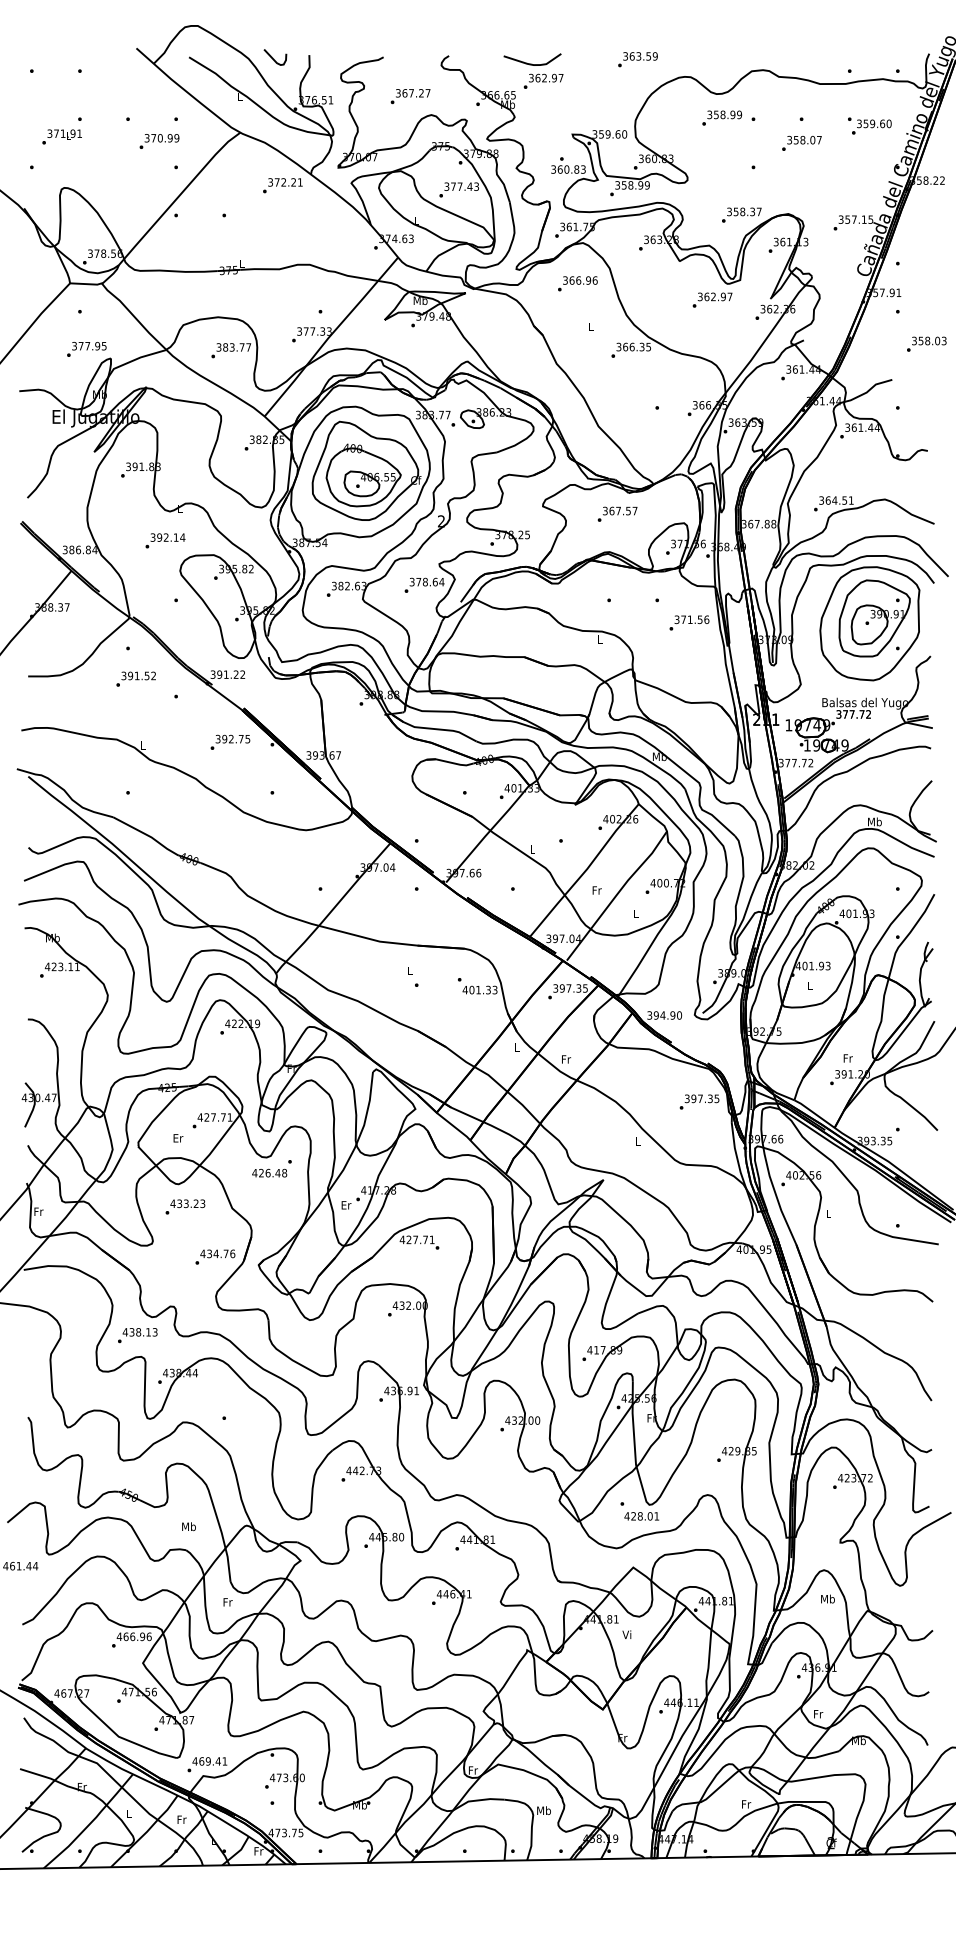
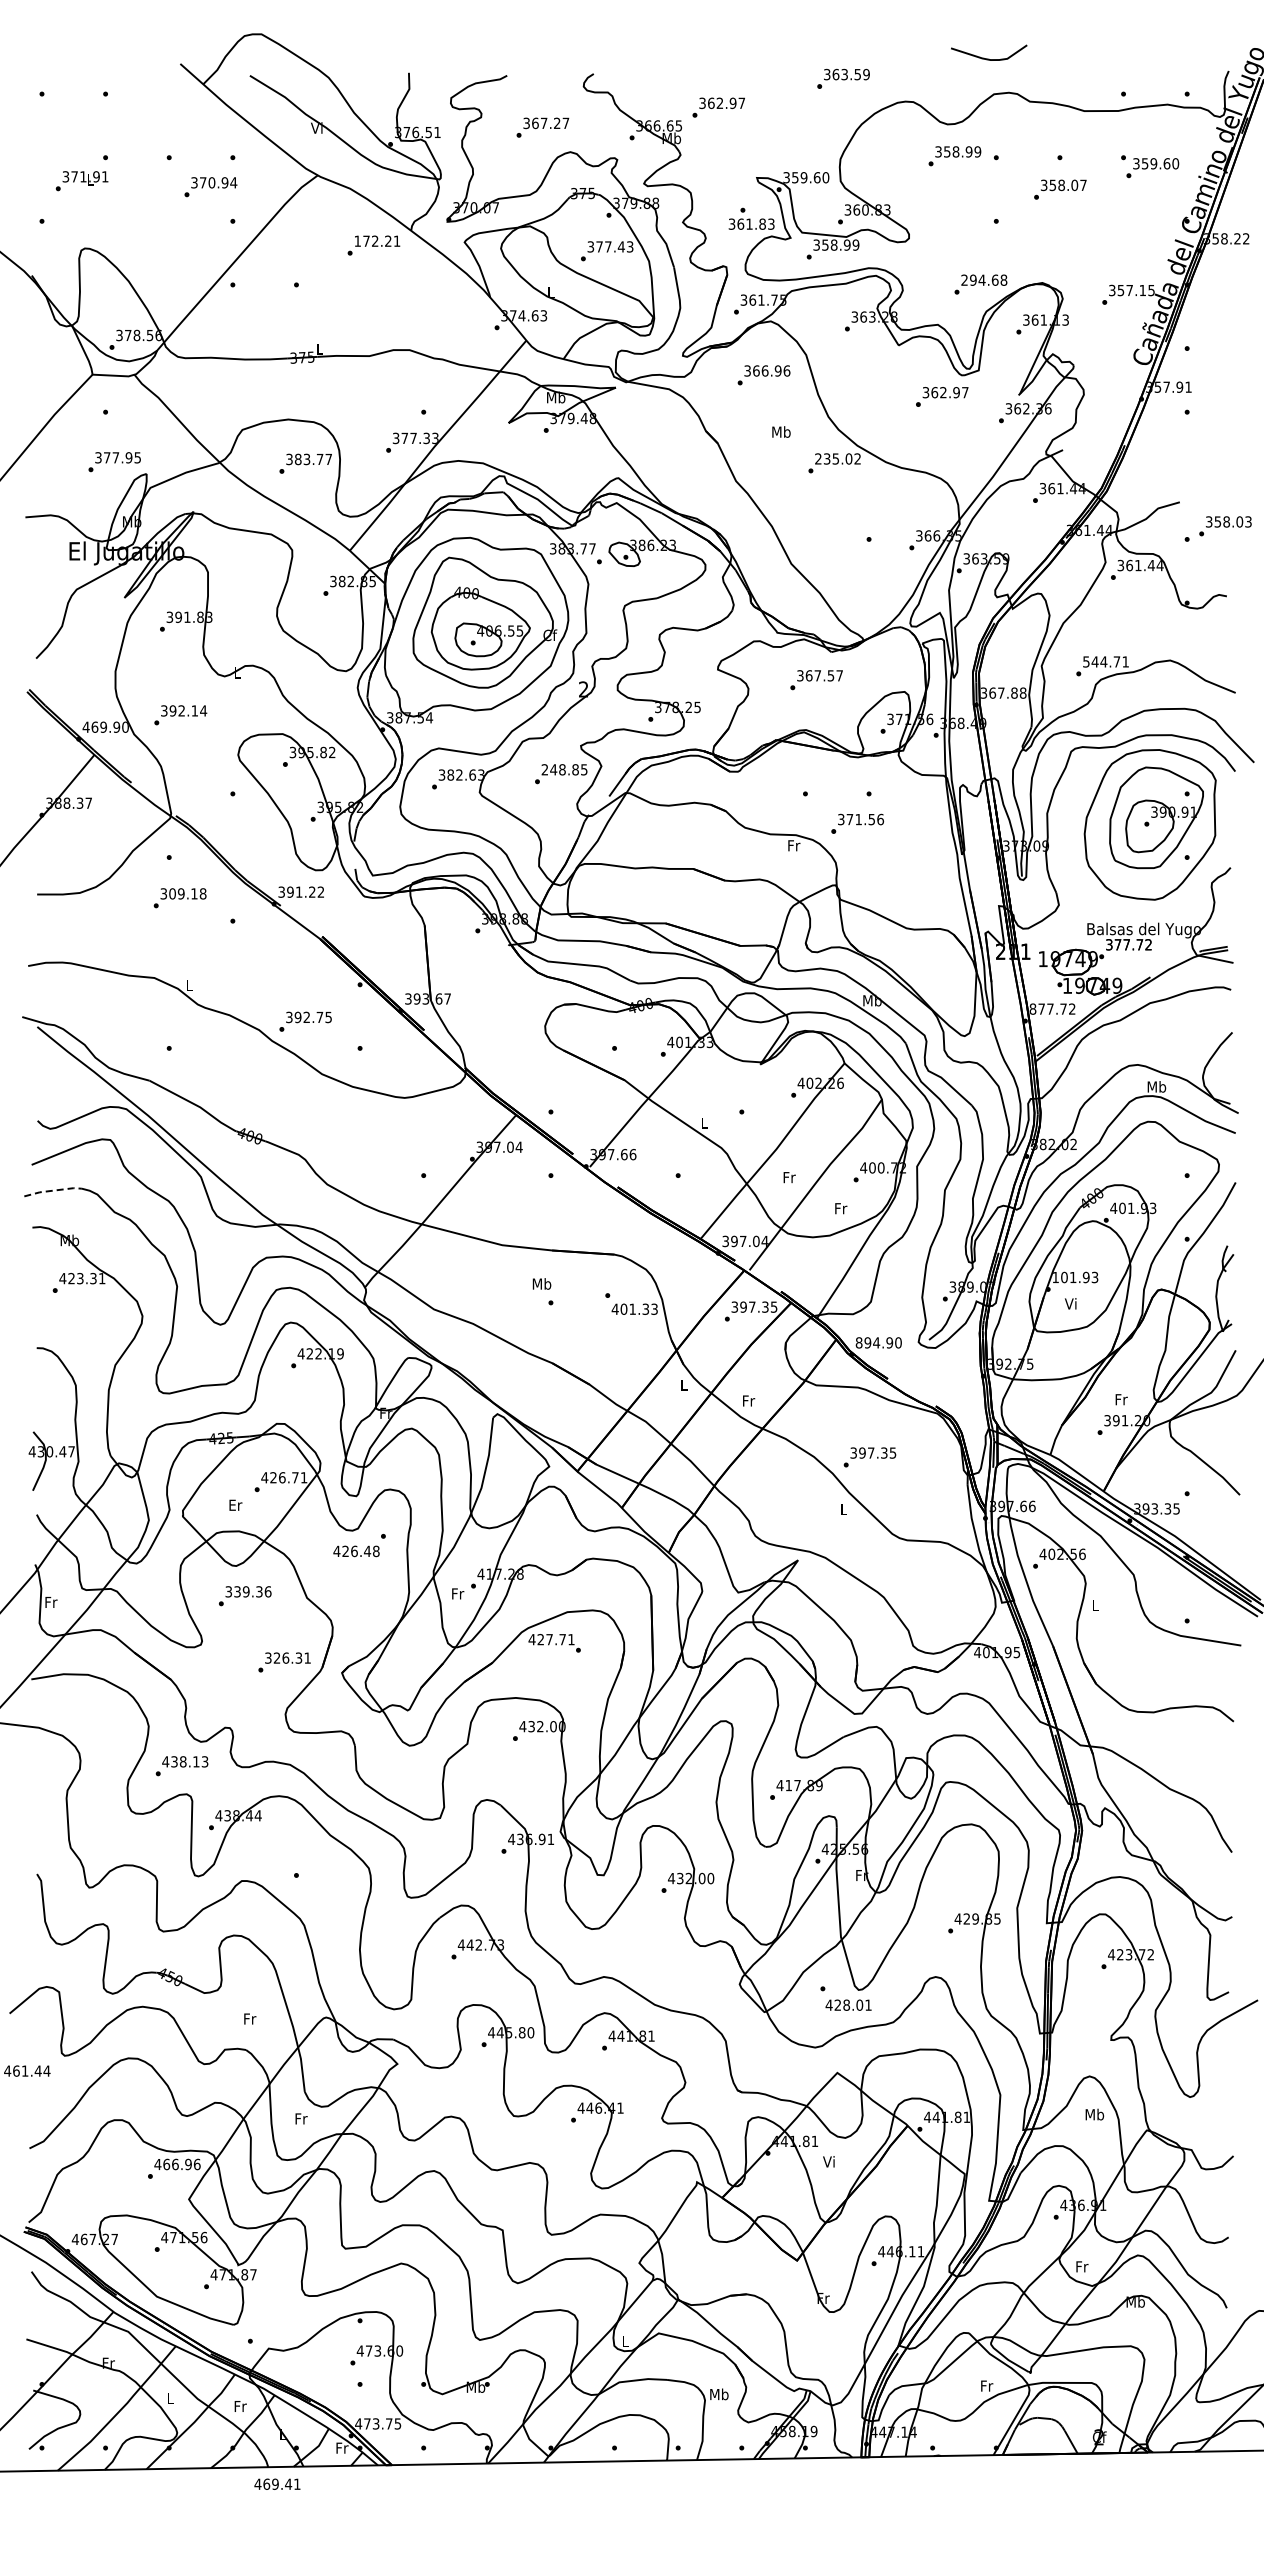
curve: (273, 58) -> (361, 77), removed
curve: (532, 63) -> (989, 58), moved
text: (239, 96) -> (316, 127), L -> Vi
text: (176, 138) -> (233, 182), 370.99 -> 370.94
text: (566, 169) -> (749, 223), 360.83 -> 361.83
text: (270, 181) -> (357, 240), 372.21 -> 172.21
text: (744, 211) -> (984, 279), 358.37 -> 294.68
text: (591, 326) -> (781, 431), L -> Mb
text: (926, 344) -> (1225, 526), moved
text: (633, 346) -> (837, 458), 366.35 -> 235.02
text: (833, 500) -> (1101, 661), 364.51 -> 544.71
text: (165, 541) -> (180, 715), moved
text: (79, 549) -> (105, 726), 386.84 -> 469.90
text: (426, 581) -> (564, 769), 378.64 -> 248.85
text: (689, 622) -> (857, 823), moved
text: (600, 639) -> (794, 845), L -> Fr
text: (141, 675) -> (187, 893), 391.52 -> 309.18
text: (230, 742) -> (305, 1021), moved
text: (780, 762) -> (1032, 1008), 377.72 -> 877.72
line: (40, 900) -> (53, 1190), solid -> dashed
text: (636, 913) -> (841, 1208), L -> Fr
text: (70, 966) -> (93, 1278), 423.11 -> 423.31
text: (798, 966) -> (1055, 1277), 401.93 -> 101.93
text: (409, 970) -> (541, 1283), L -> Mb
text: (809, 985) -> (1070, 1303), L -> Vi
text: (649, 1015) -> (858, 1342), 394.90 -> 894.90
text: (699, 1102) -> (869, 1457), moved
text: (213, 1117) -> (282, 1477), 427.71 -> 426.71
text: (187, 1203) -> (248, 1591), 433.23 -> 339.36
text: (346, 1205) -> (457, 1593), Er -> Fr
text: (217, 1253) -> (287, 1657), 434.76 -> 326.31
text: (188, 1526) -> (249, 2018), Mb -> Fr
text: (209, 1760) -> (277, 2483), moved
text: (473, 1769) -> (626, 2340), Fr -> L

